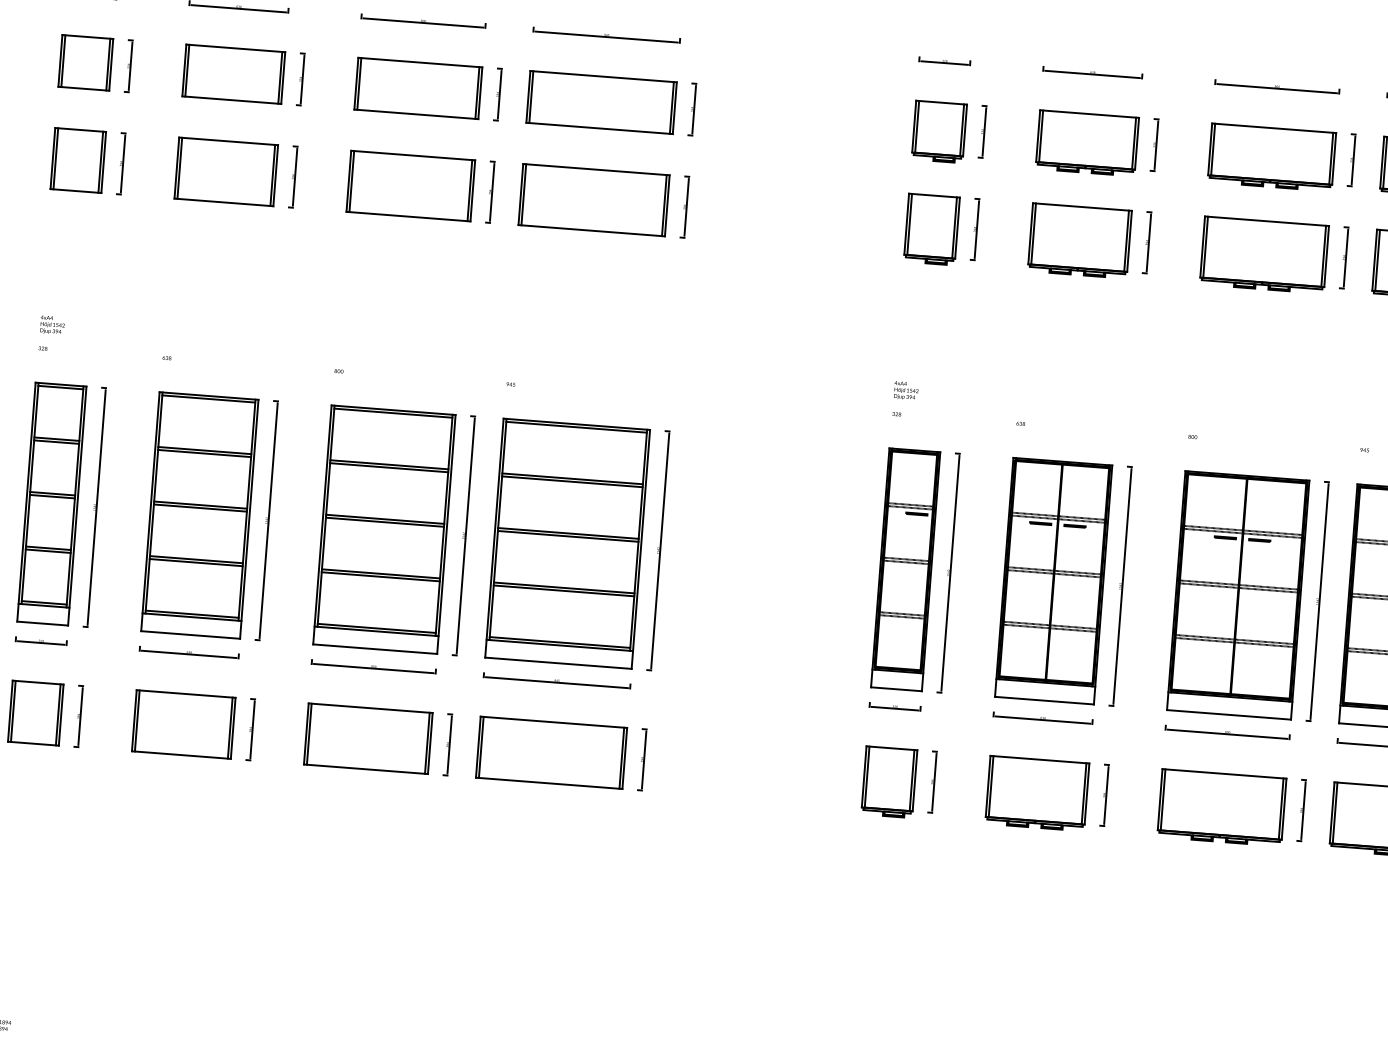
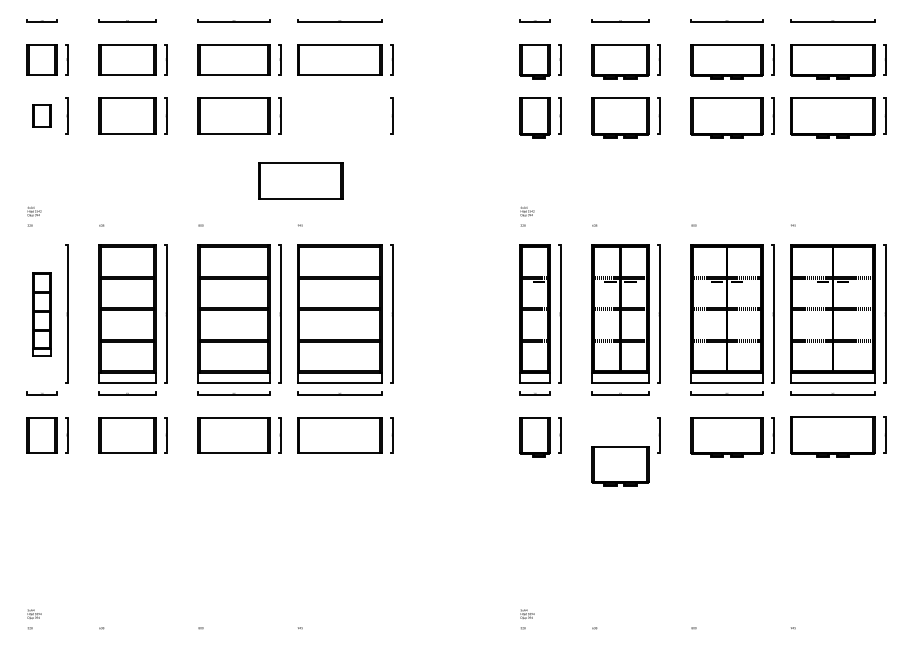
part: (77, 159) -> (41, 115), size x0.6
part: (593, 199) -> (300, 180), moved
part: (50, 502) -> (41, 313), size x0.6
part: (1037, 794) -> (620, 466), moved

